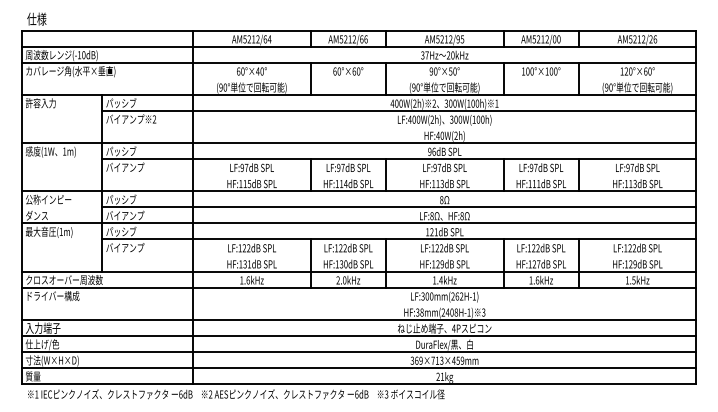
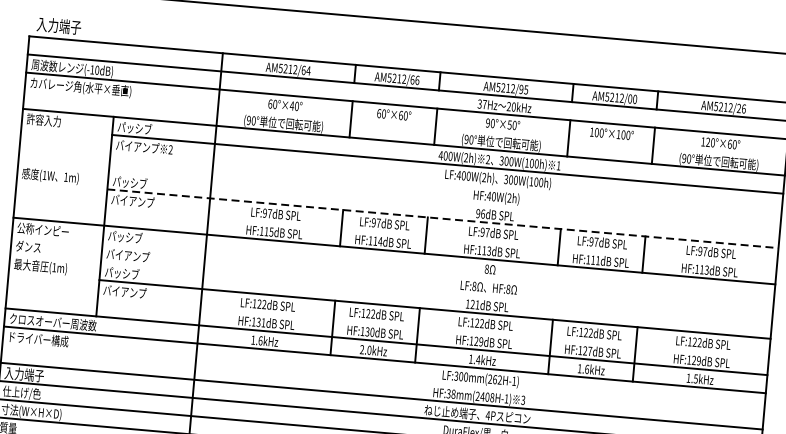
text: (46, 18) -> (58, 25), 仕様 -> 入力端子
line: (358, 143) -> (398, 197), removed
line: (399, 159) -> (443, 219), solid -> dashed
line: (398, 207) -> (437, 273), removed
line: (358, 223) -> (390, 287), removed

